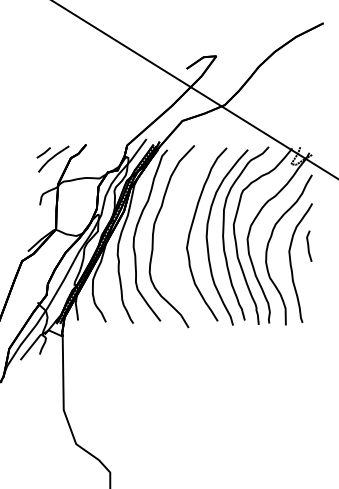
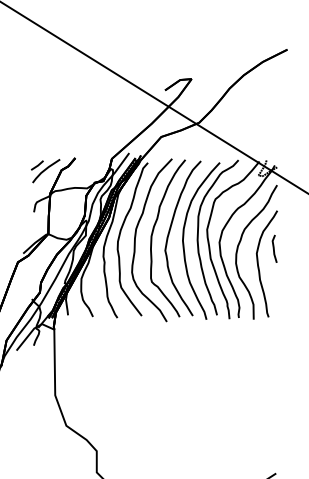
curve: (173, 228) -> (153, 233), added

